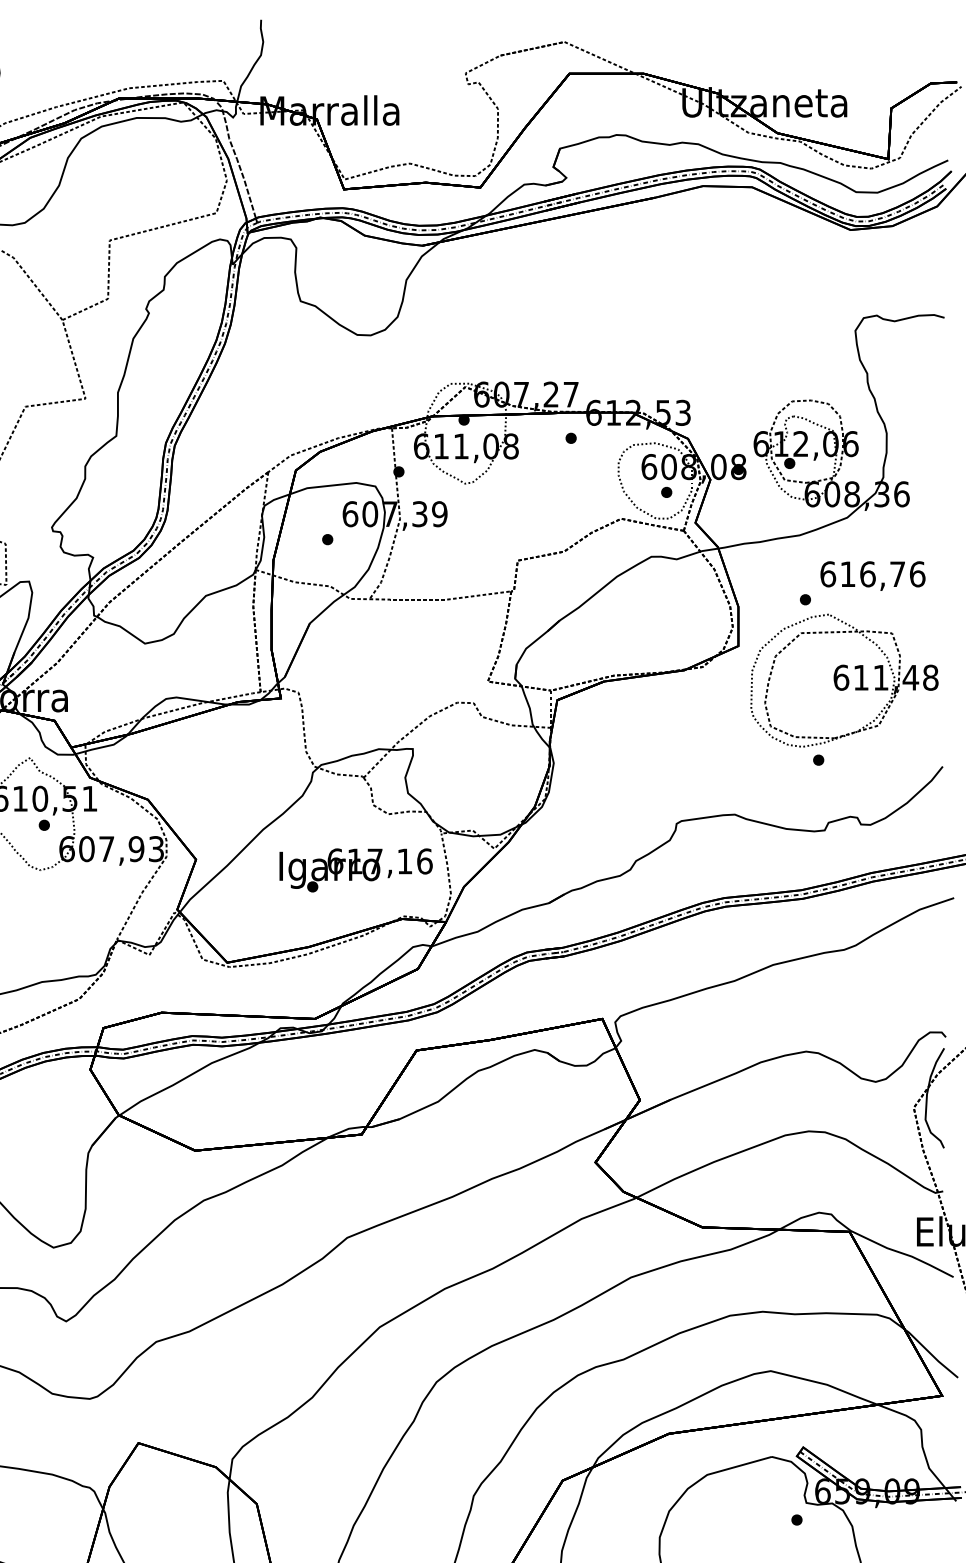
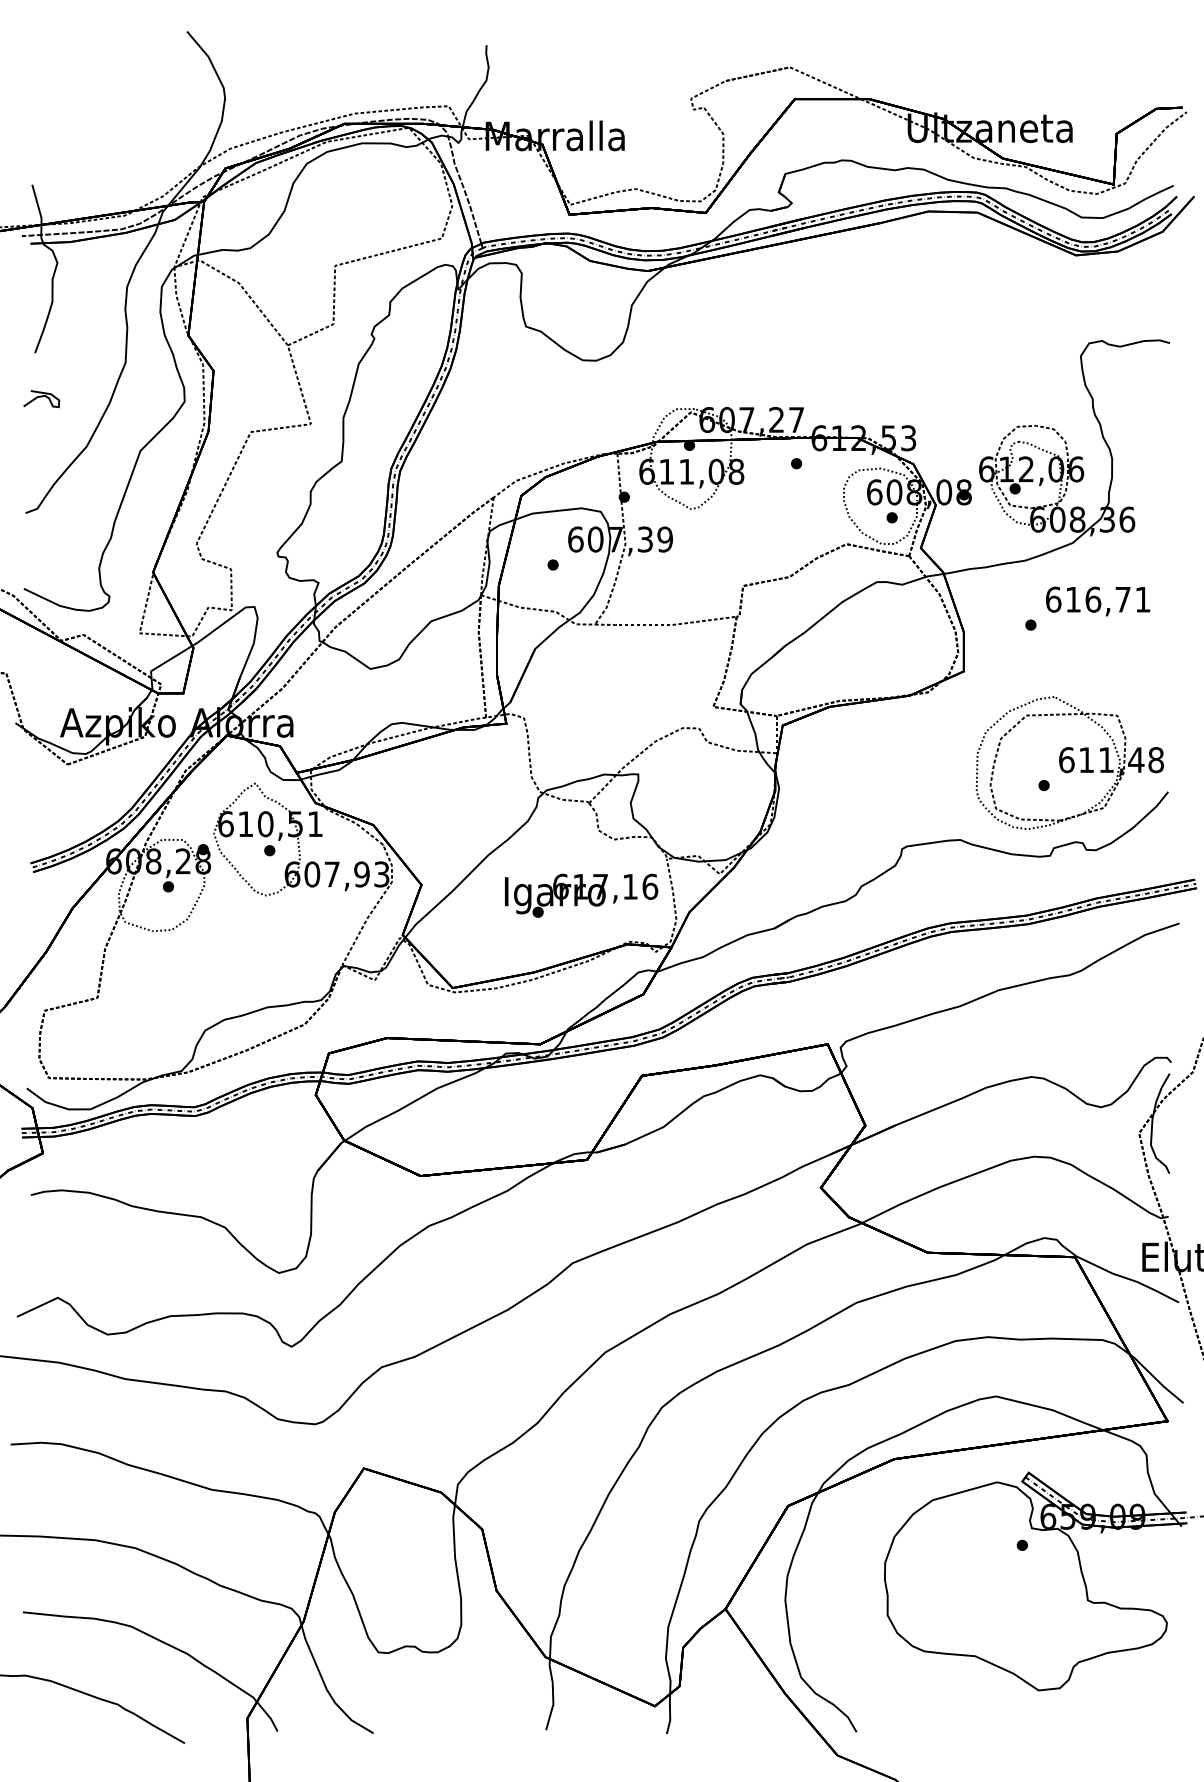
text: (917, 574) -> (1142, 599), 616,76 -> 616,71
part: (844, 680) -> (1069, 762), moved

